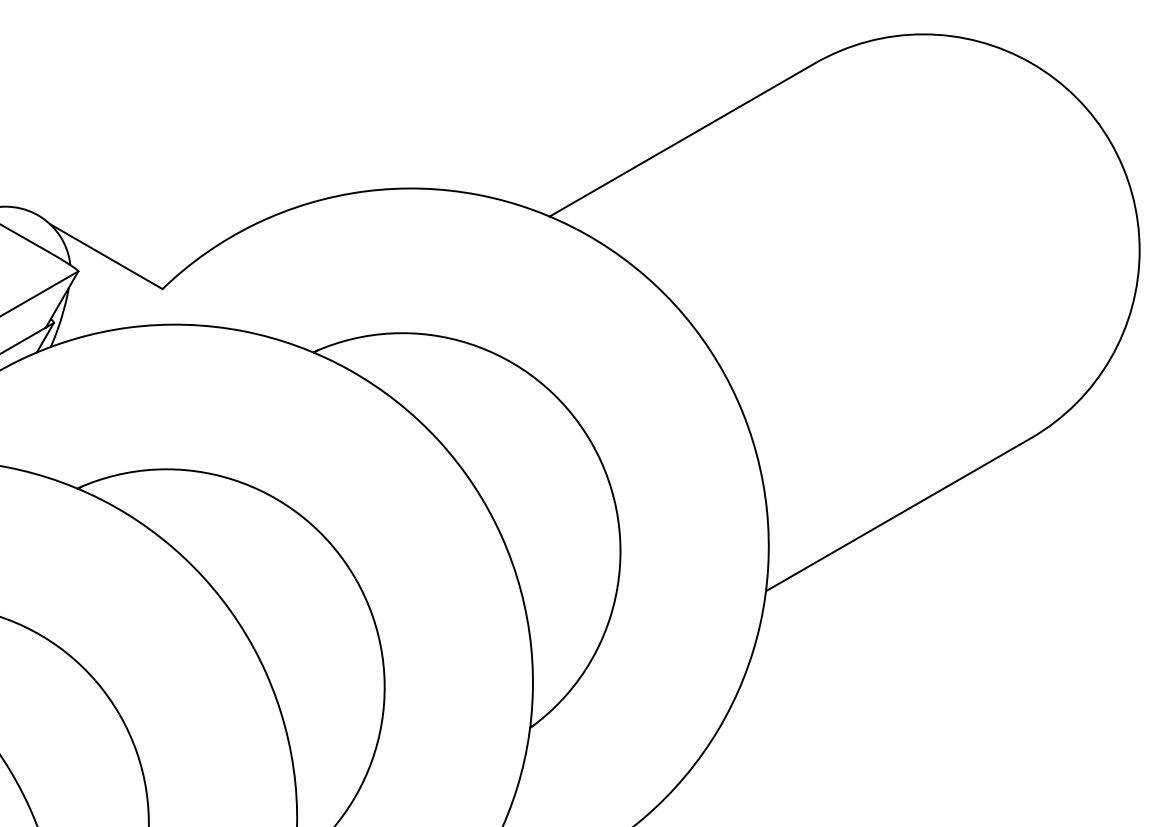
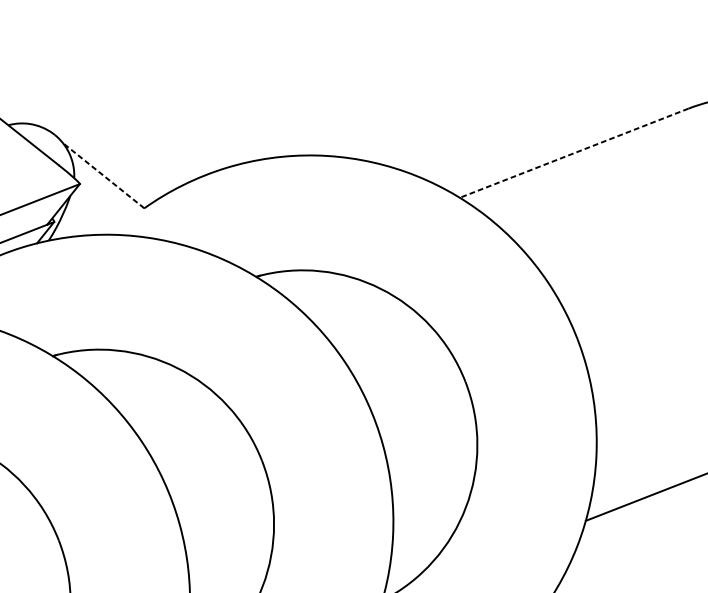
line: (681, 140) -> (573, 153), solid -> dashed
line: (105, 256) -> (103, 175), solid -> dashed

